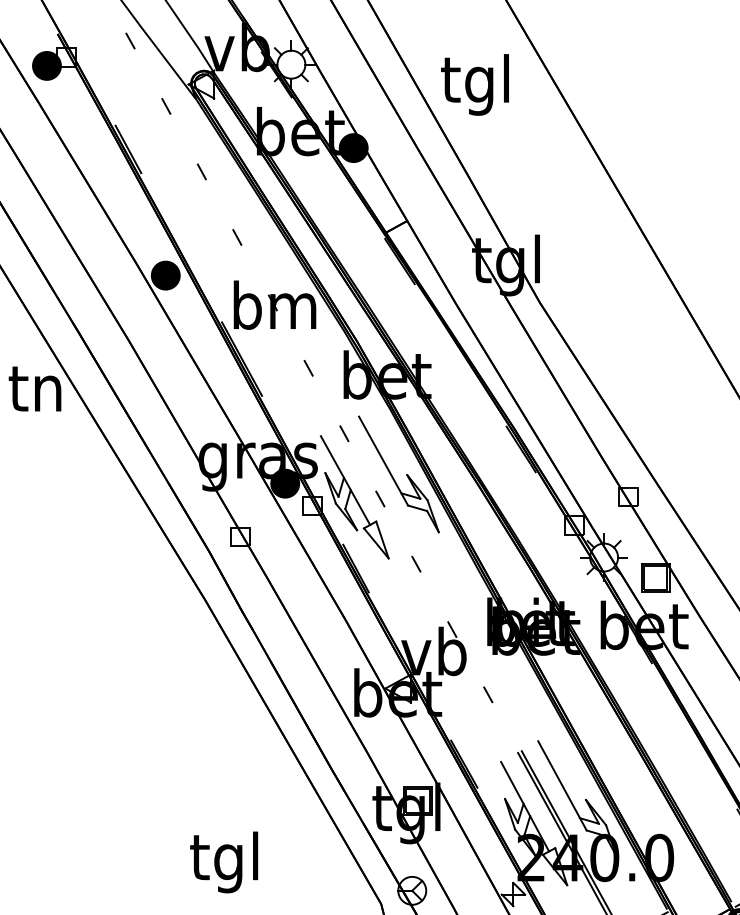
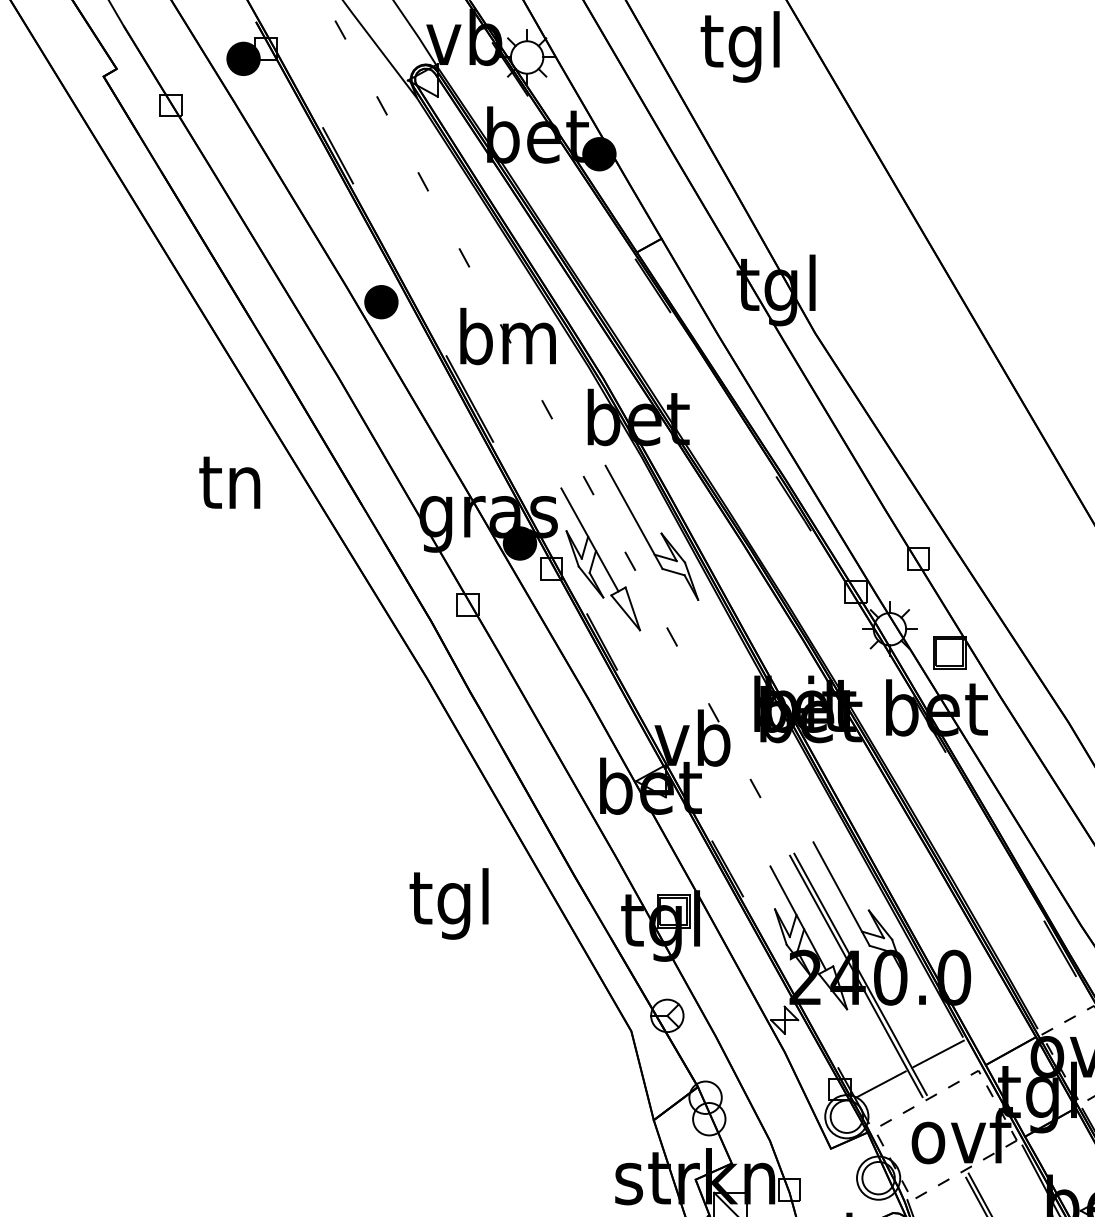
text: (474, 84) -> (739, 46), moved
text: (34, 388) -> (229, 482), moved
text: (223, 862) -> (448, 903), moved

